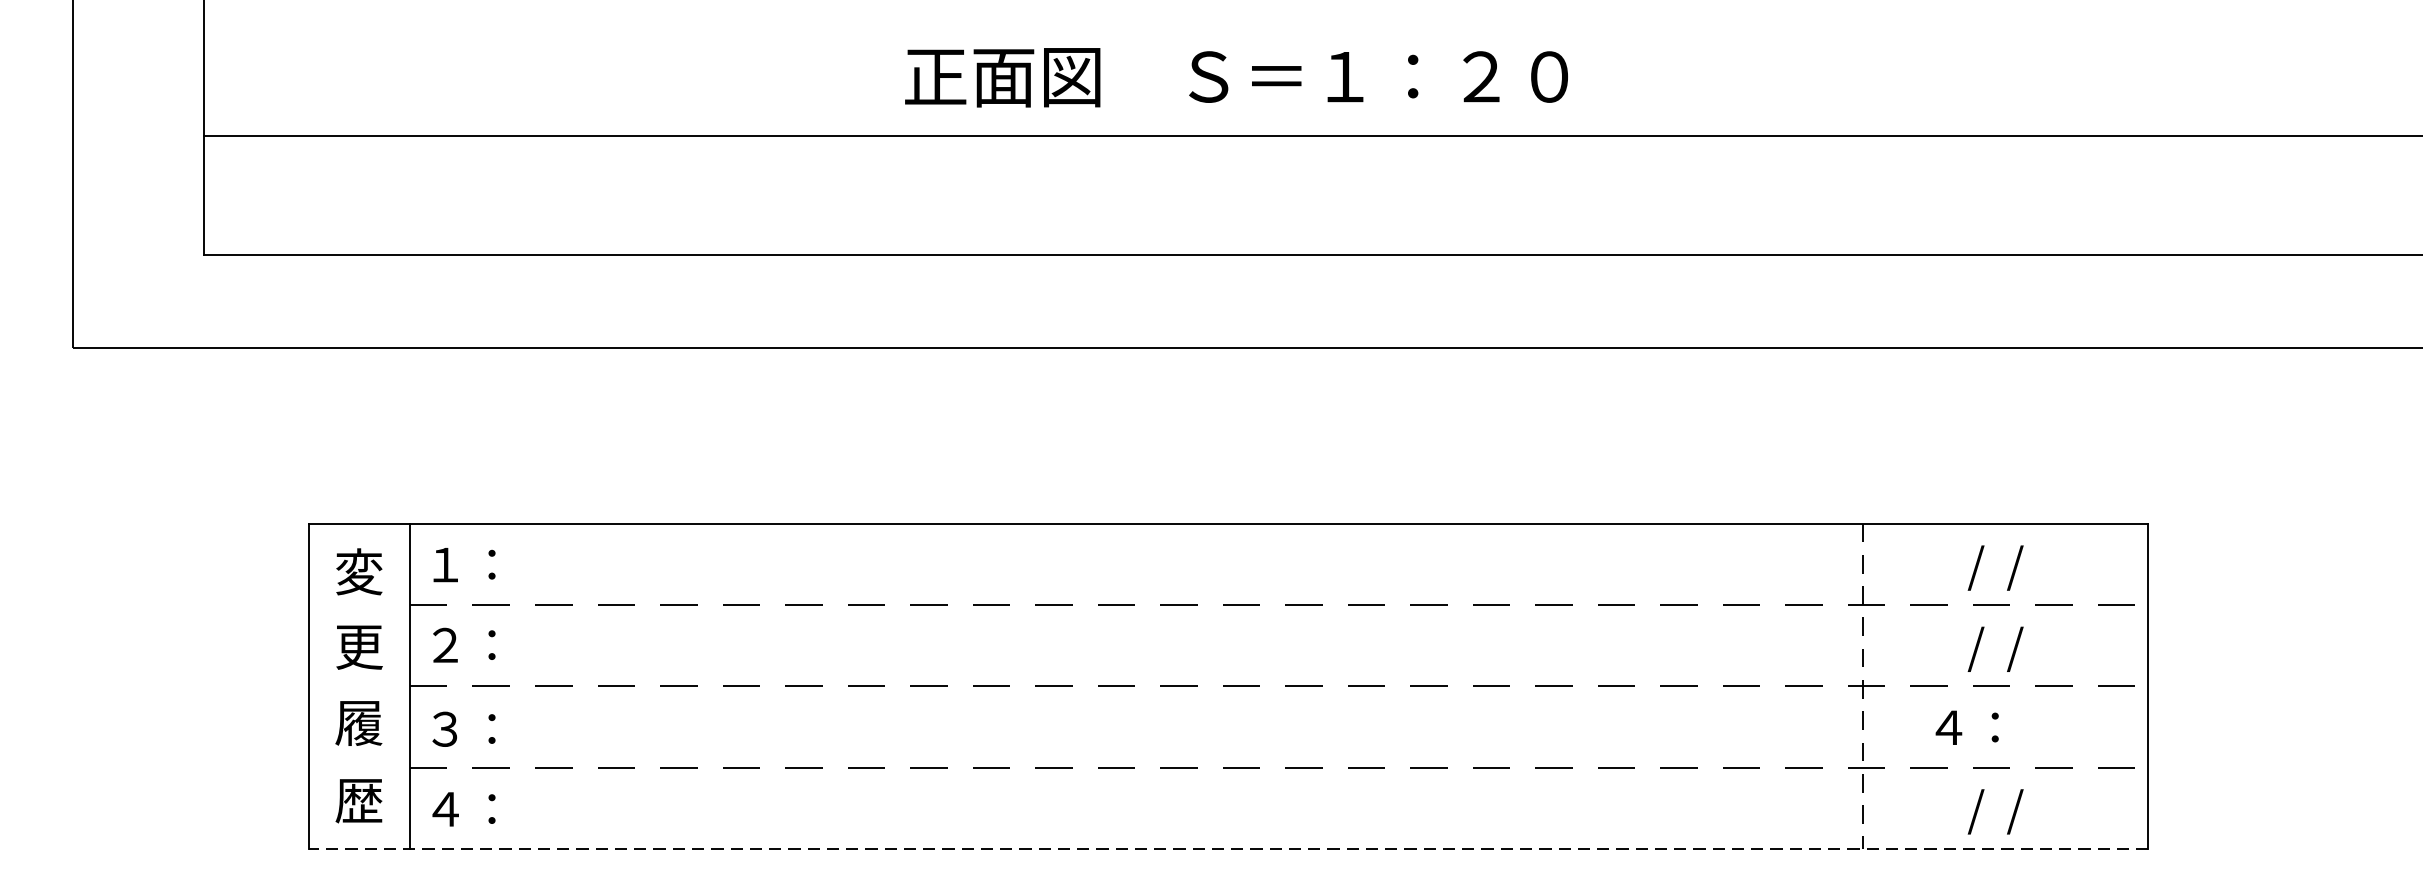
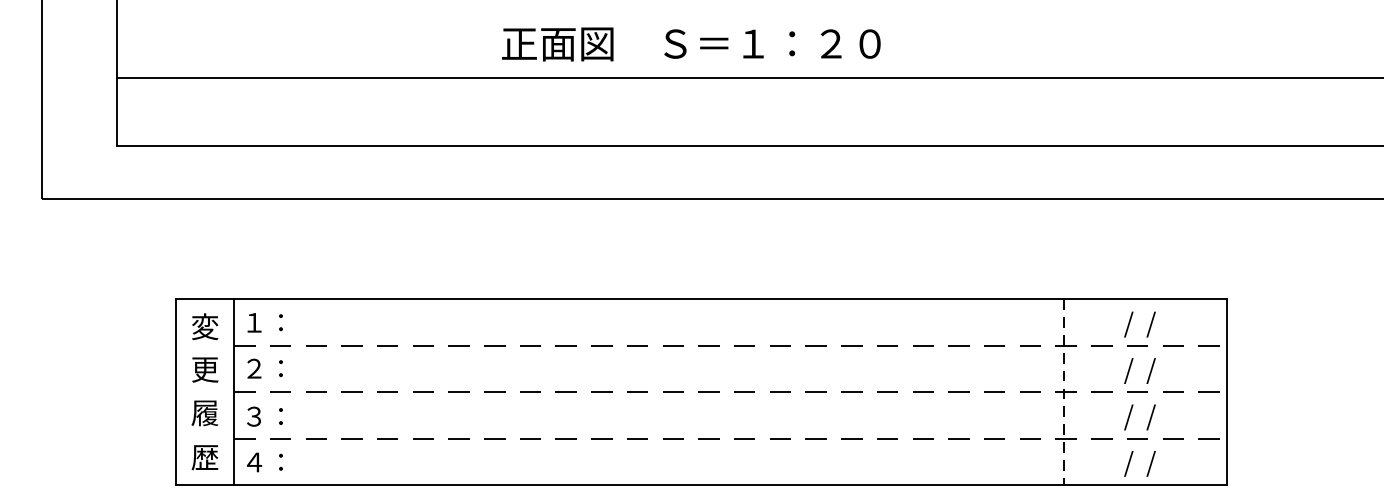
text: (1236, 77) -> (691, 44), moved
text: (1979, 730) -> (1130, 417), ４： -> /  /
line: (1228, 847) -> (701, 484), dashed -> solid

